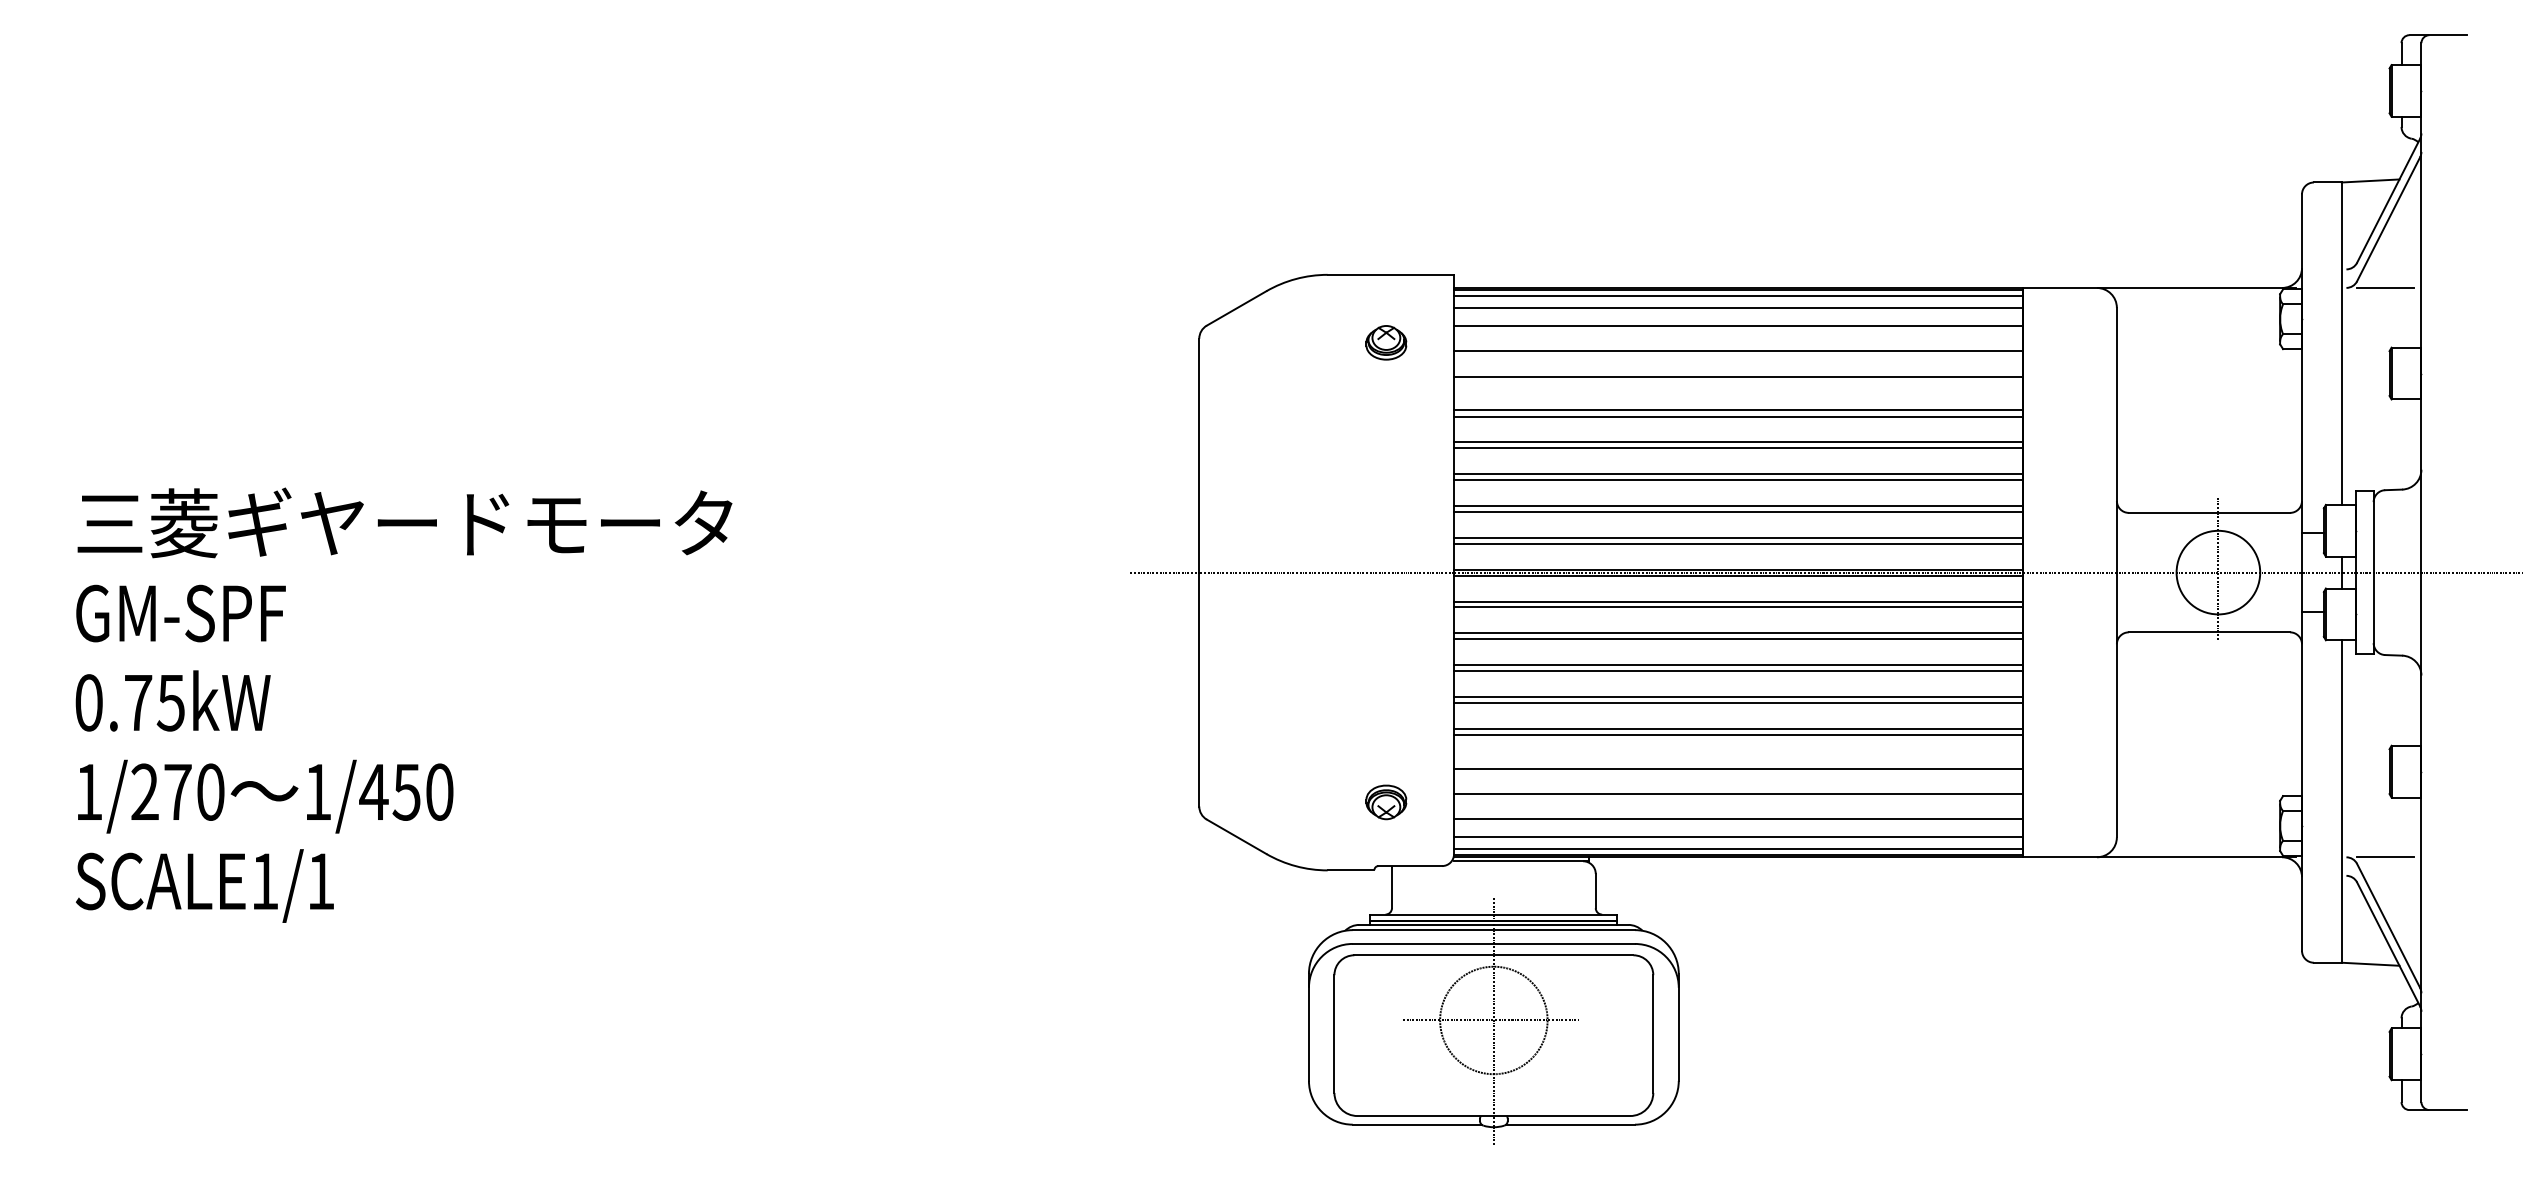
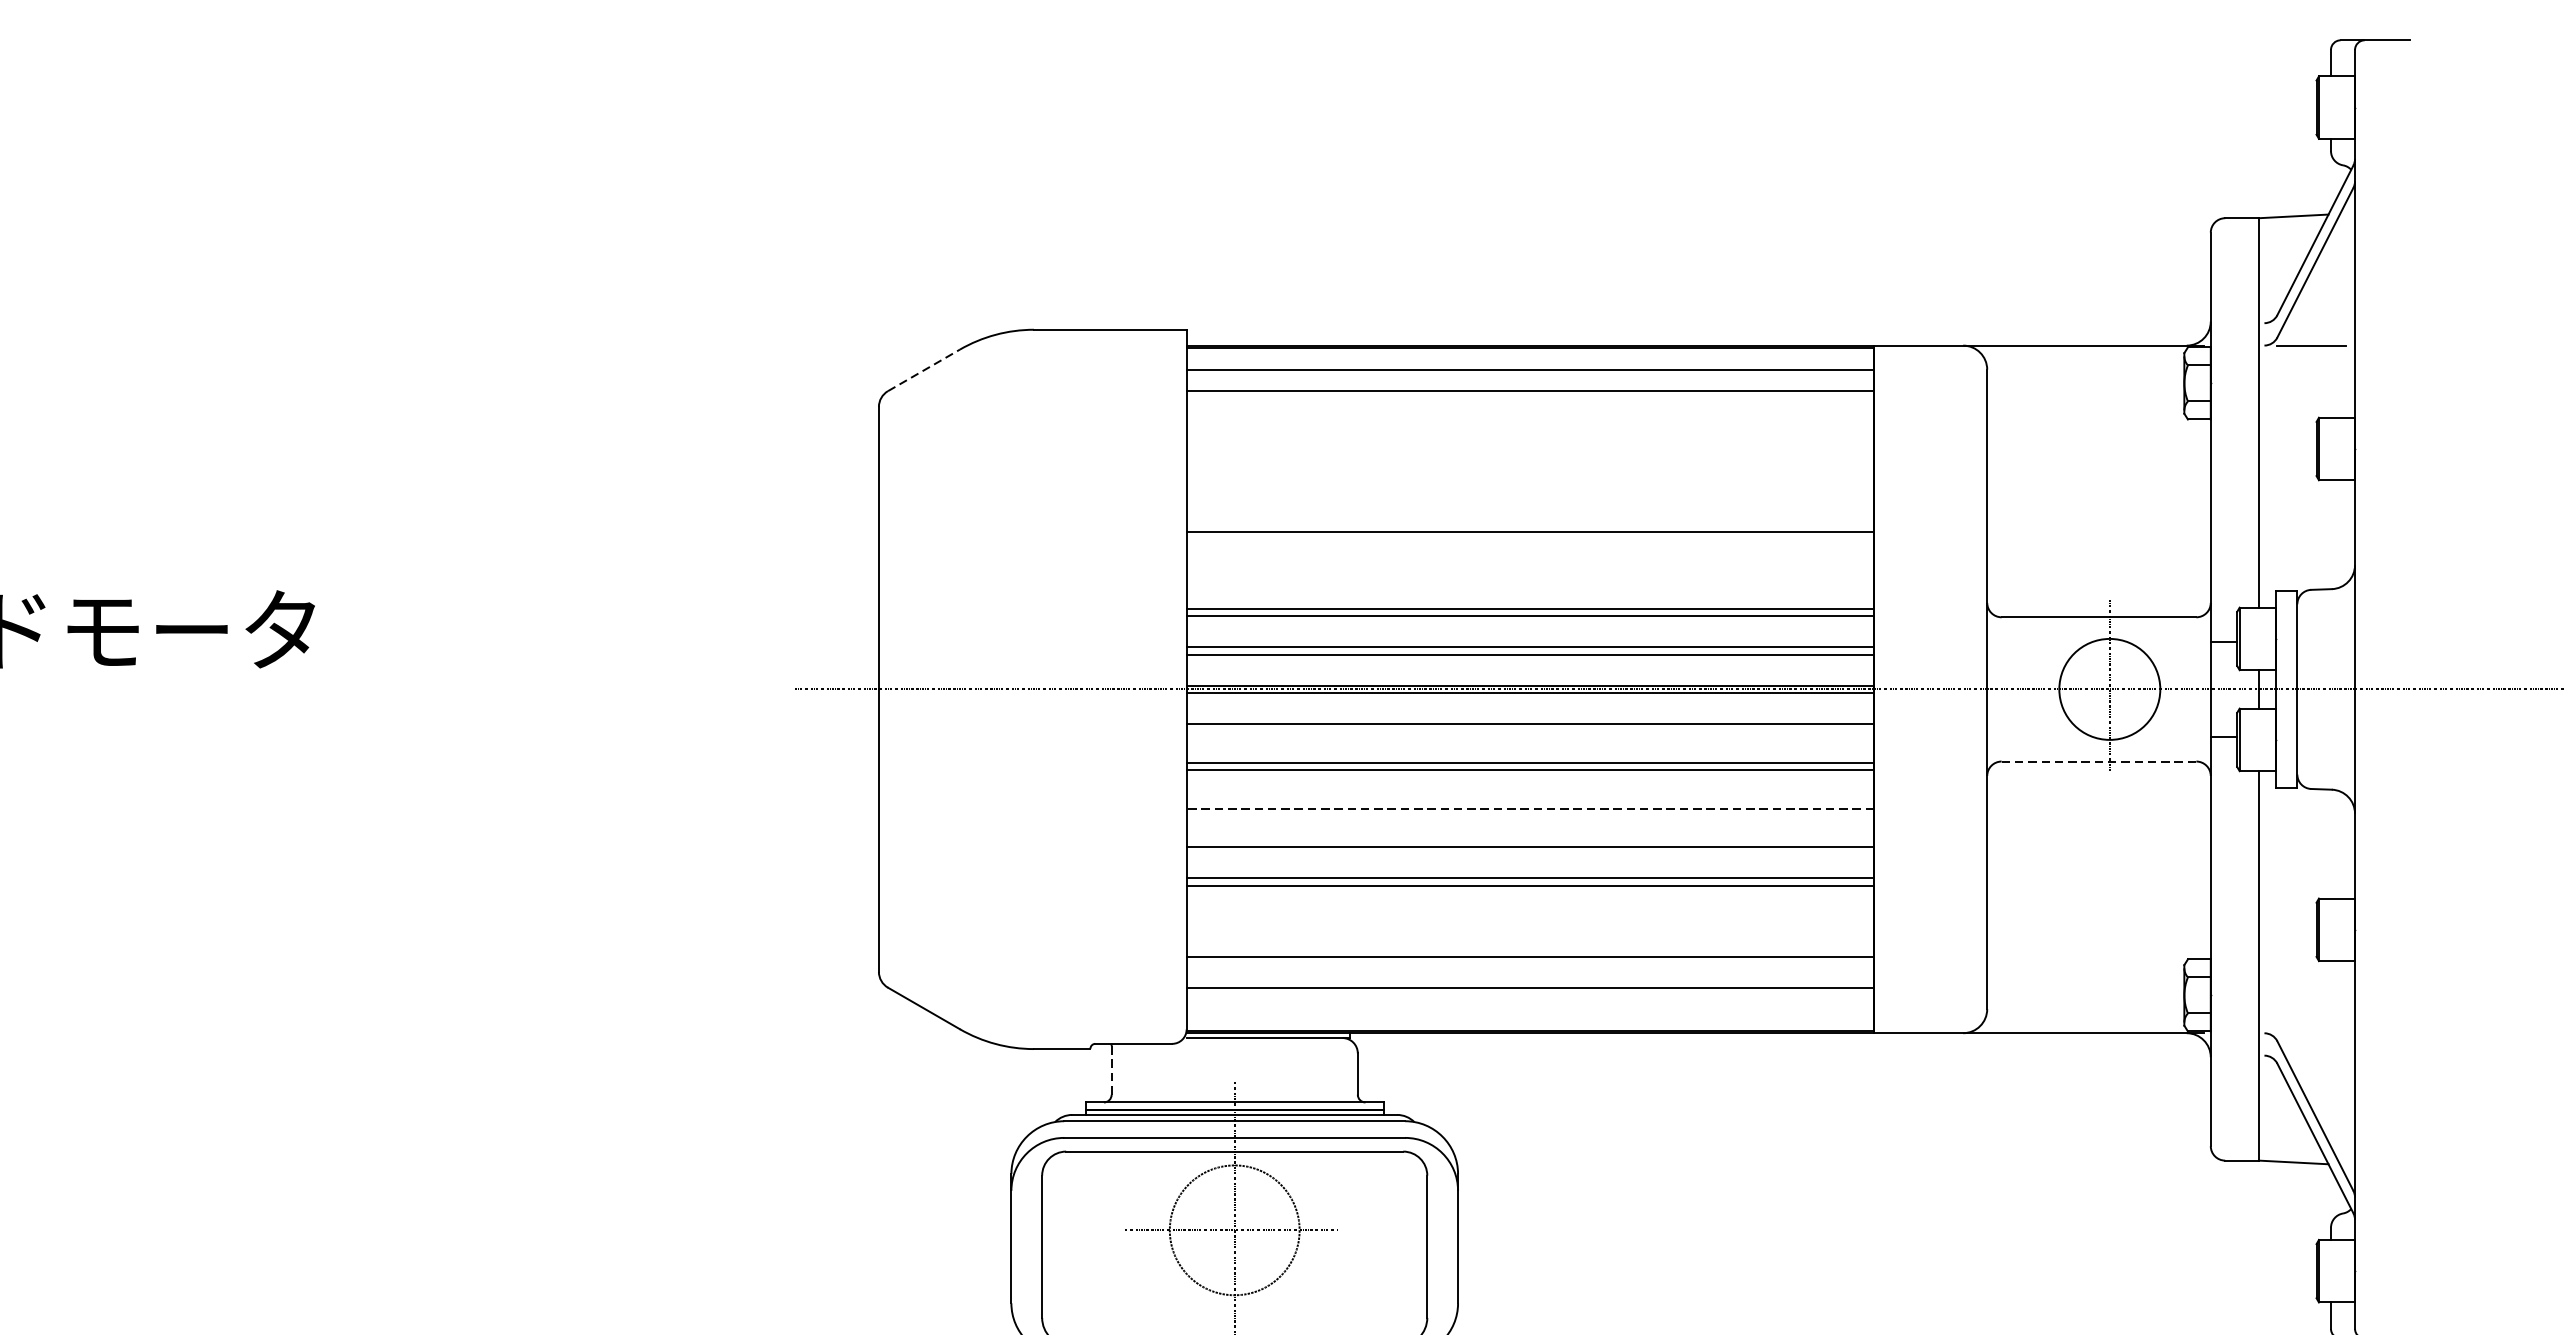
line: (1738, 295) -> (1530, 354), removed
line: (1237, 308) -> (925, 370), solid -> dashed
part: (1386, 342) -> (1105, 411), removed
line: (1738, 351) -> (1530, 422), removed
line: (1738, 376) -> (1530, 452), removed
line: (1738, 410) -> (1530, 493), removed
line: (1738, 416) -> (1530, 500), removed
line: (1738, 448) -> (1530, 539), removed
line: (1738, 473) -> (1530, 569), removed
line: (1738, 480) -> (1530, 578), removed
line: (1738, 607) -> (1530, 731), removed
line: (2209, 632) -> (2099, 761), solid -> dashed
line: (1738, 665) -> (1530, 801), removed
line: (1738, 671) -> (1530, 808), solid -> dashed
line: (1738, 696) -> (1530, 839), removed
line: (1738, 768) -> (1530, 926), removed
part: (1386, 802) -> (1105, 967), removed
line: (1738, 837) -> (1530, 1009), removed
line: (1738, 849) -> (1530, 1023), removed
line: (2385, 857) -> (2311, 1033), removed
line: (1391, 888) -> (1111, 1070), solid -> dashed

